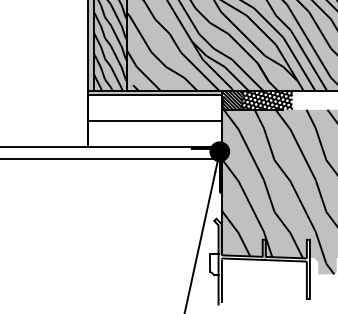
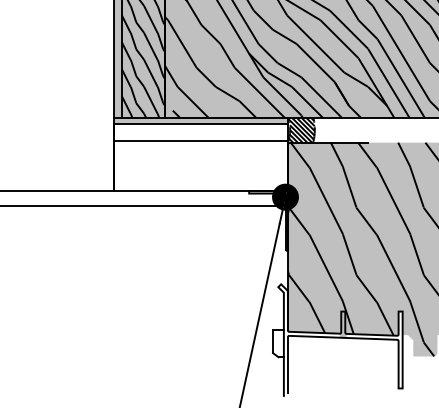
hatch: (266, 100) -> (346, 130), removed
line: (154, 121) -> (200, 140), moved

